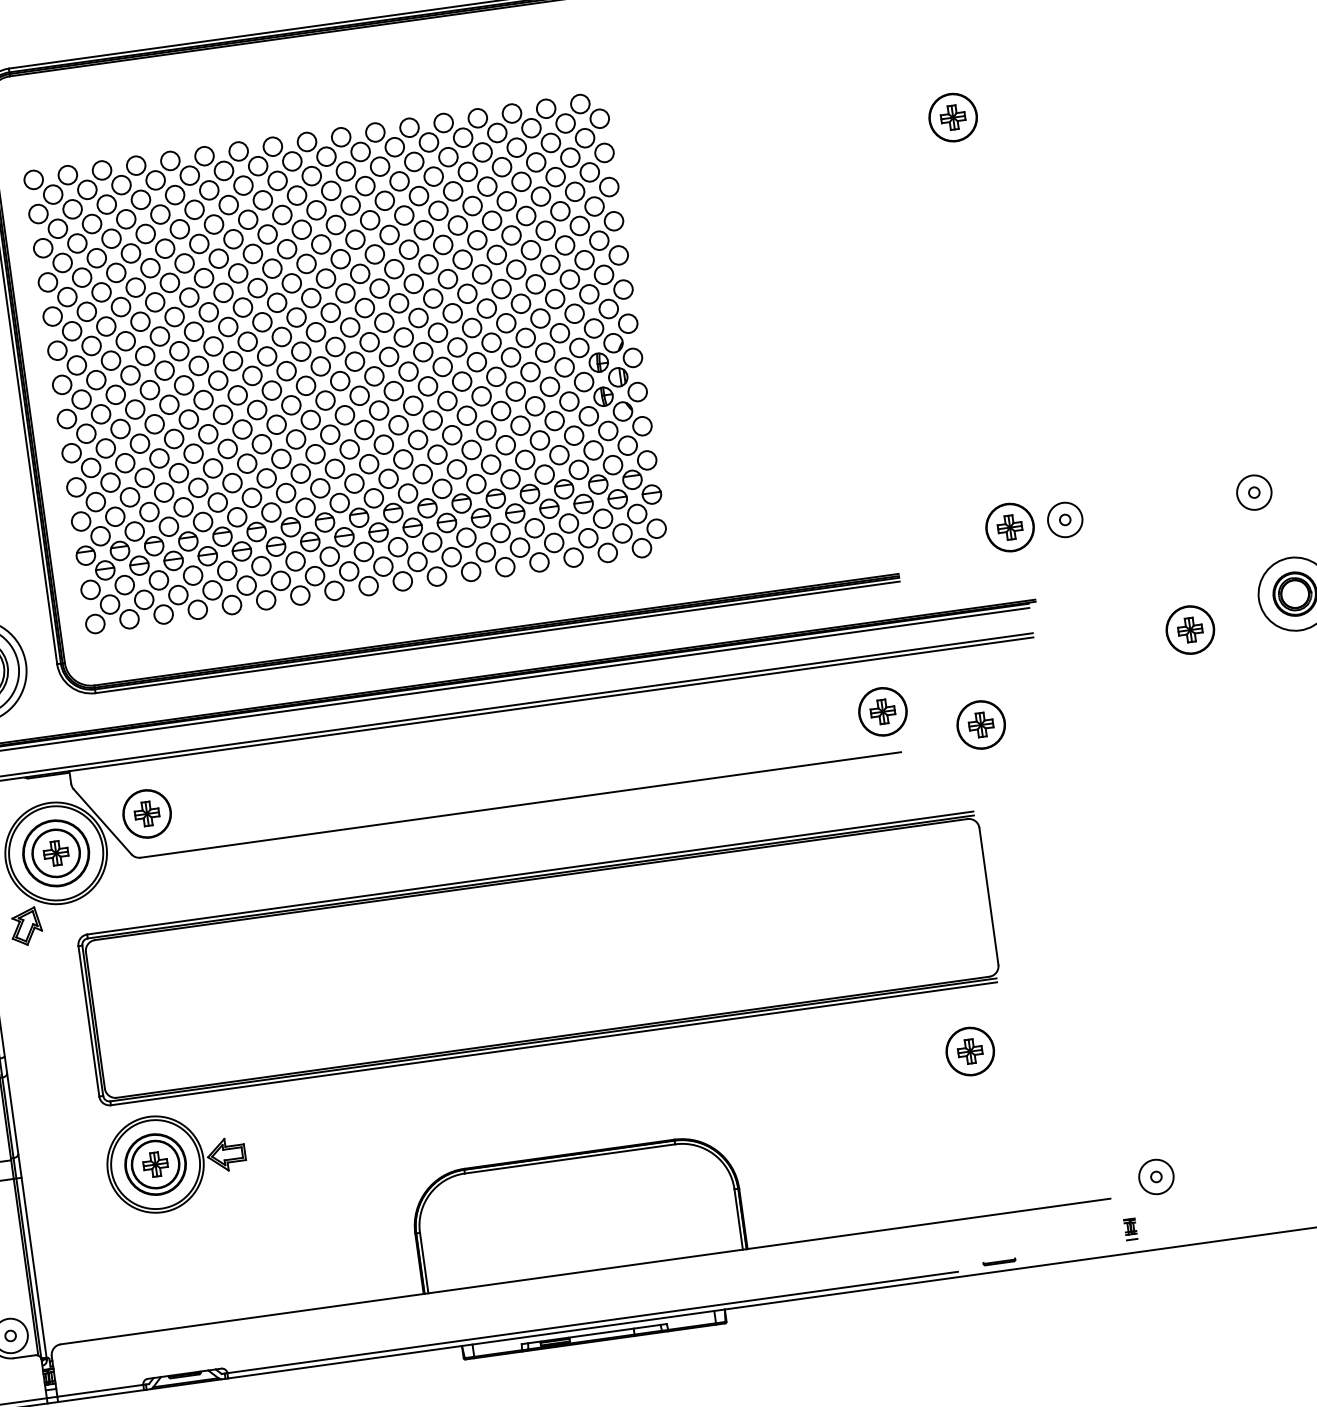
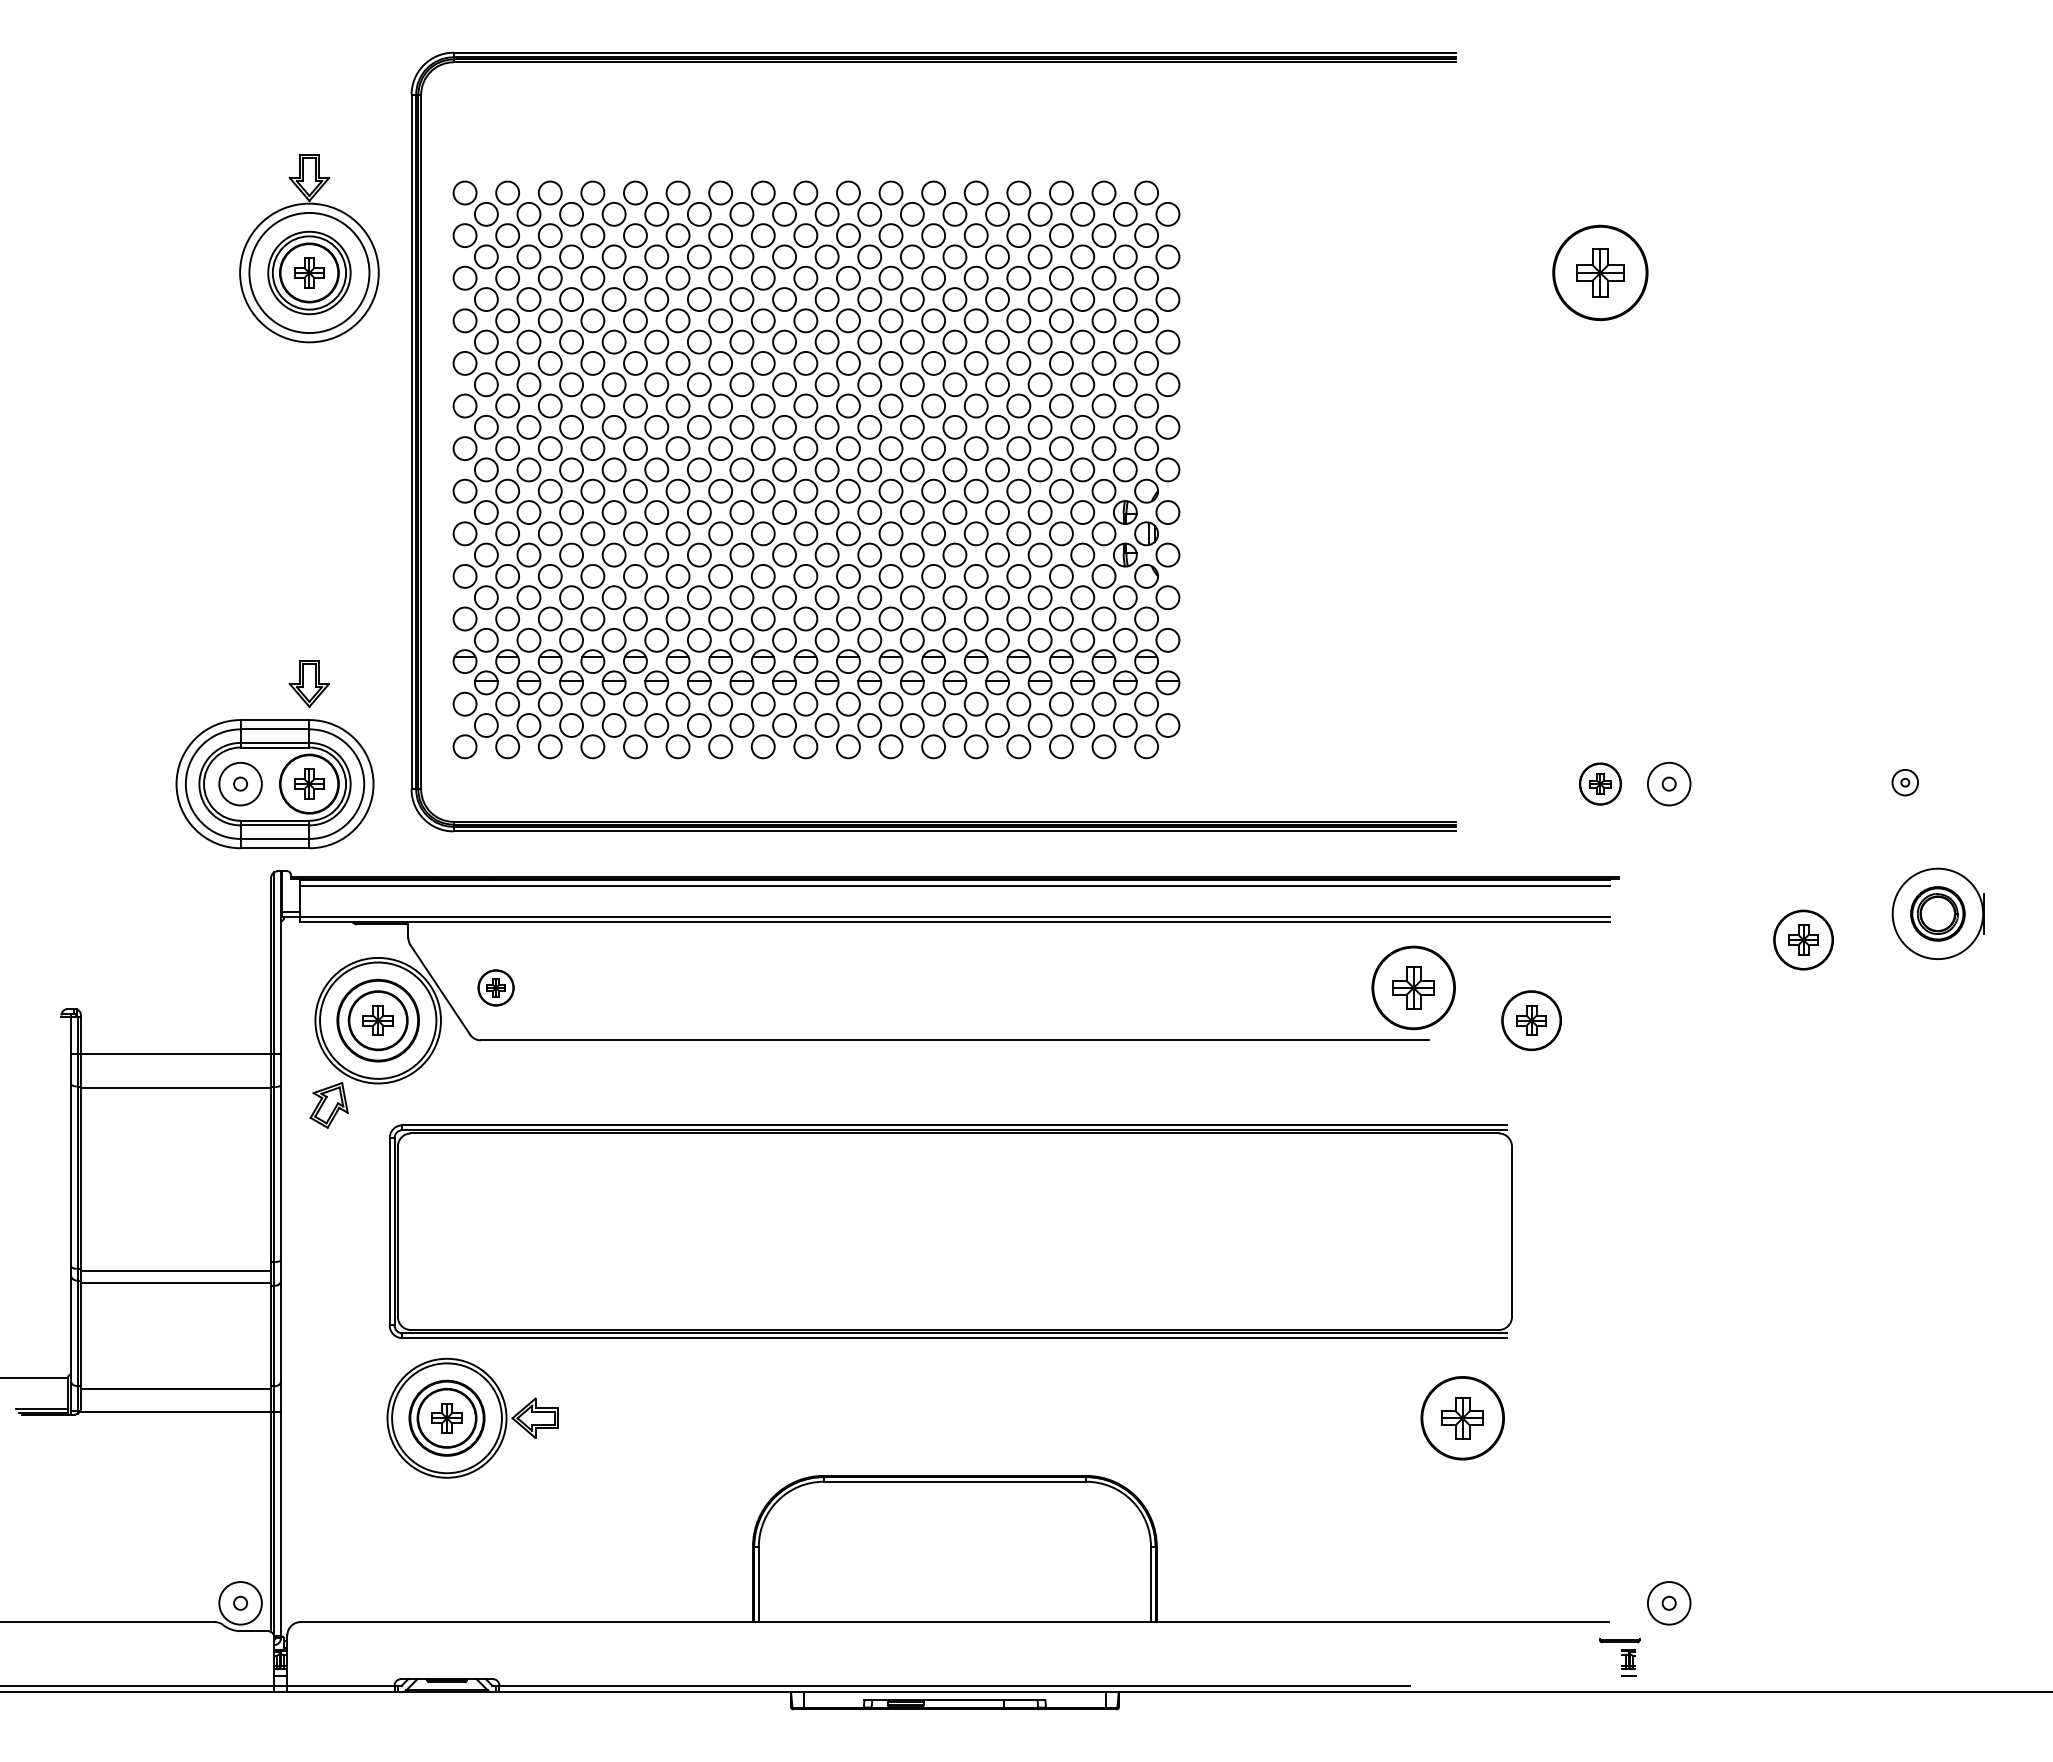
part: (953, 117) -> (1600, 272), size x1.6
part: (1254, 492) -> (1905, 782), size x0.6
part: (1010, 527) -> (1600, 783), size x0.7
part: (882, 711) -> (1413, 987), size x1.4
part: (146, 813) -> (495, 987), size x0.6
part: (970, 1051) -> (1462, 1418), size x1.4
part: (999, 1261) -> (1619, 1640), moved

